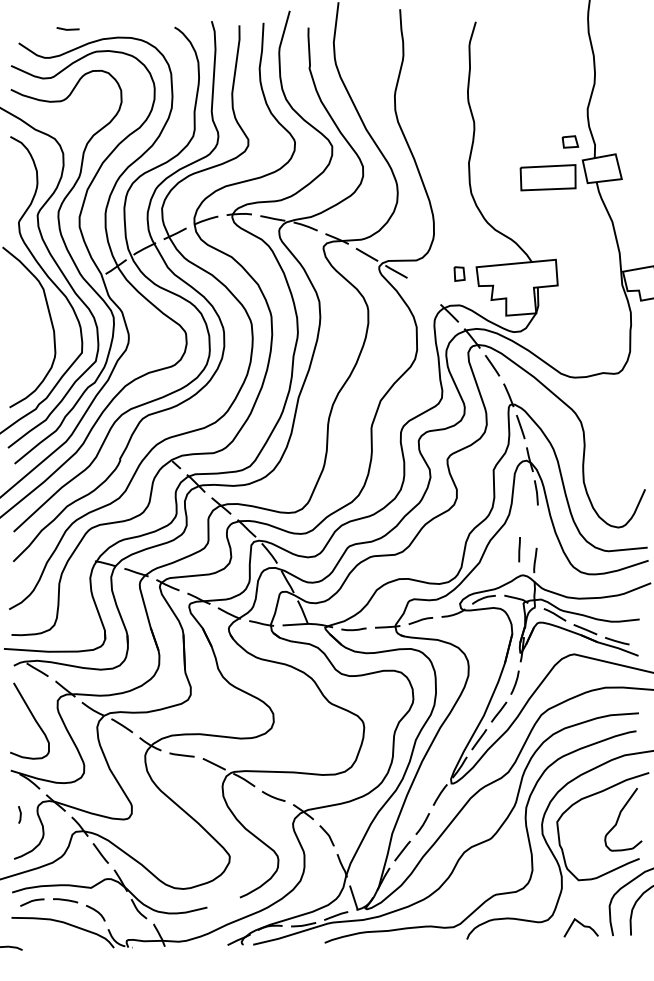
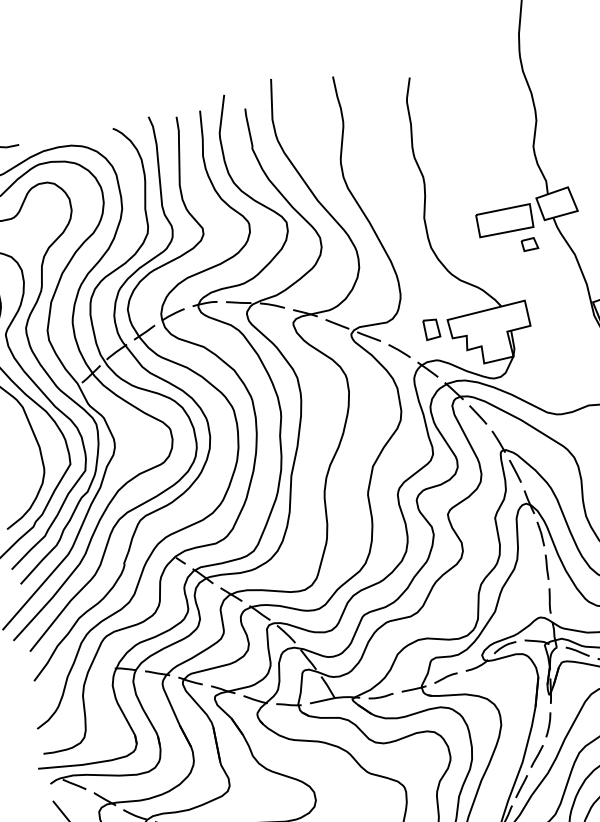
part: (570, 141) -> (529, 243), moved
part: (459, 273) -> (431, 328), size x1.43
line: (424, 290) -> (399, 350), added
line: (519, 549) -> (546, 567), moved

